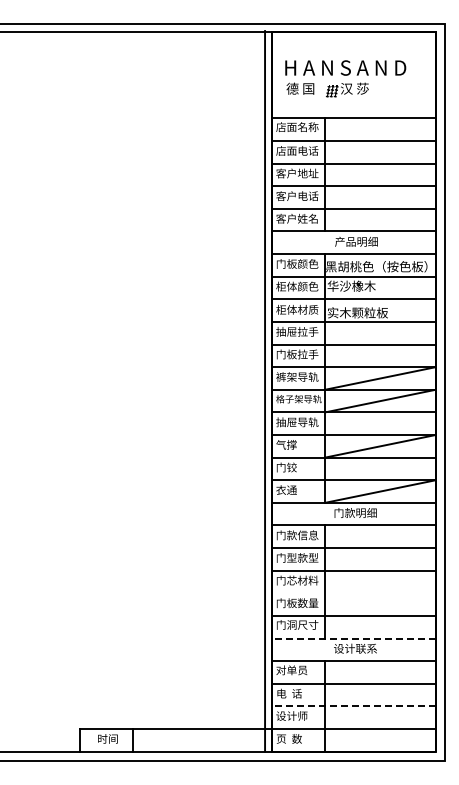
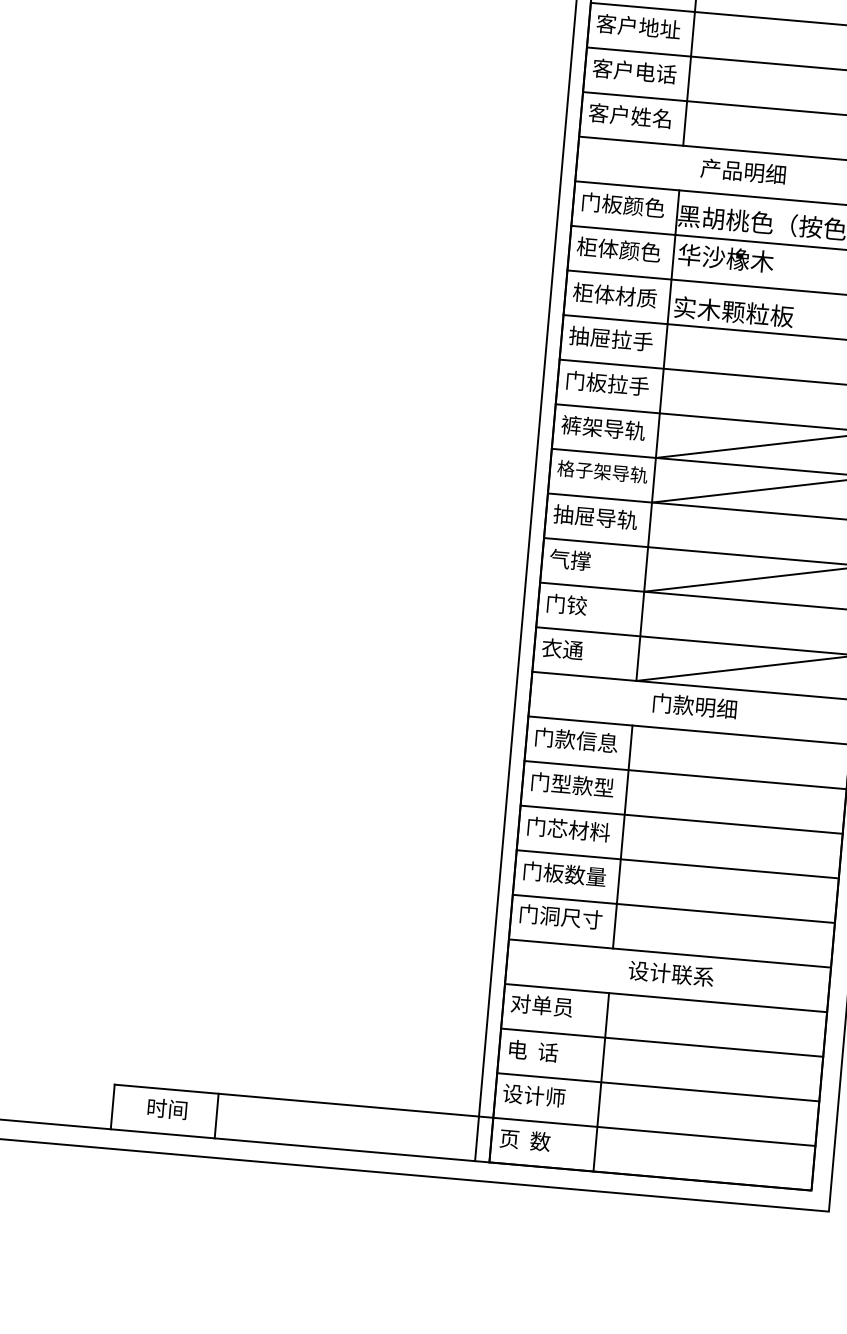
line: (353, 593) -> (676, 864), added
line: (354, 638) -> (670, 953), dashed -> solid
line: (354, 706) -> (659, 1087), dashed -> solid

